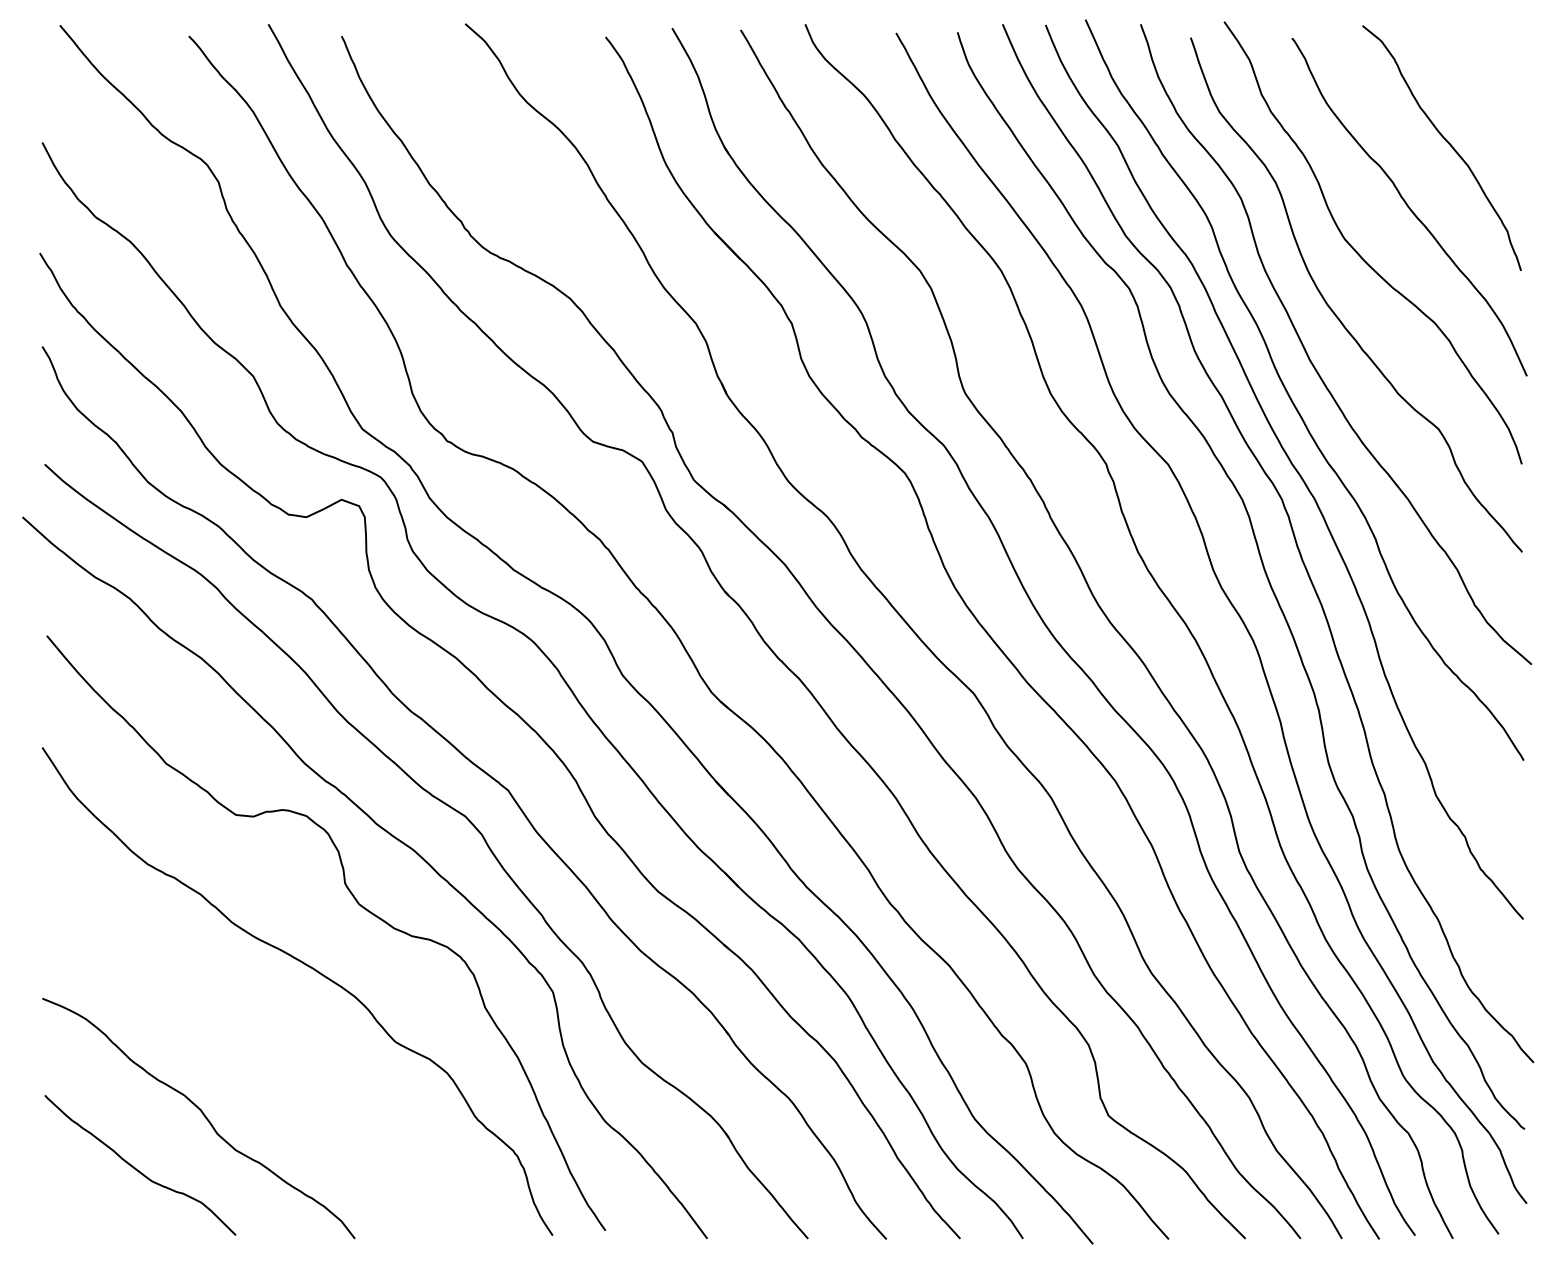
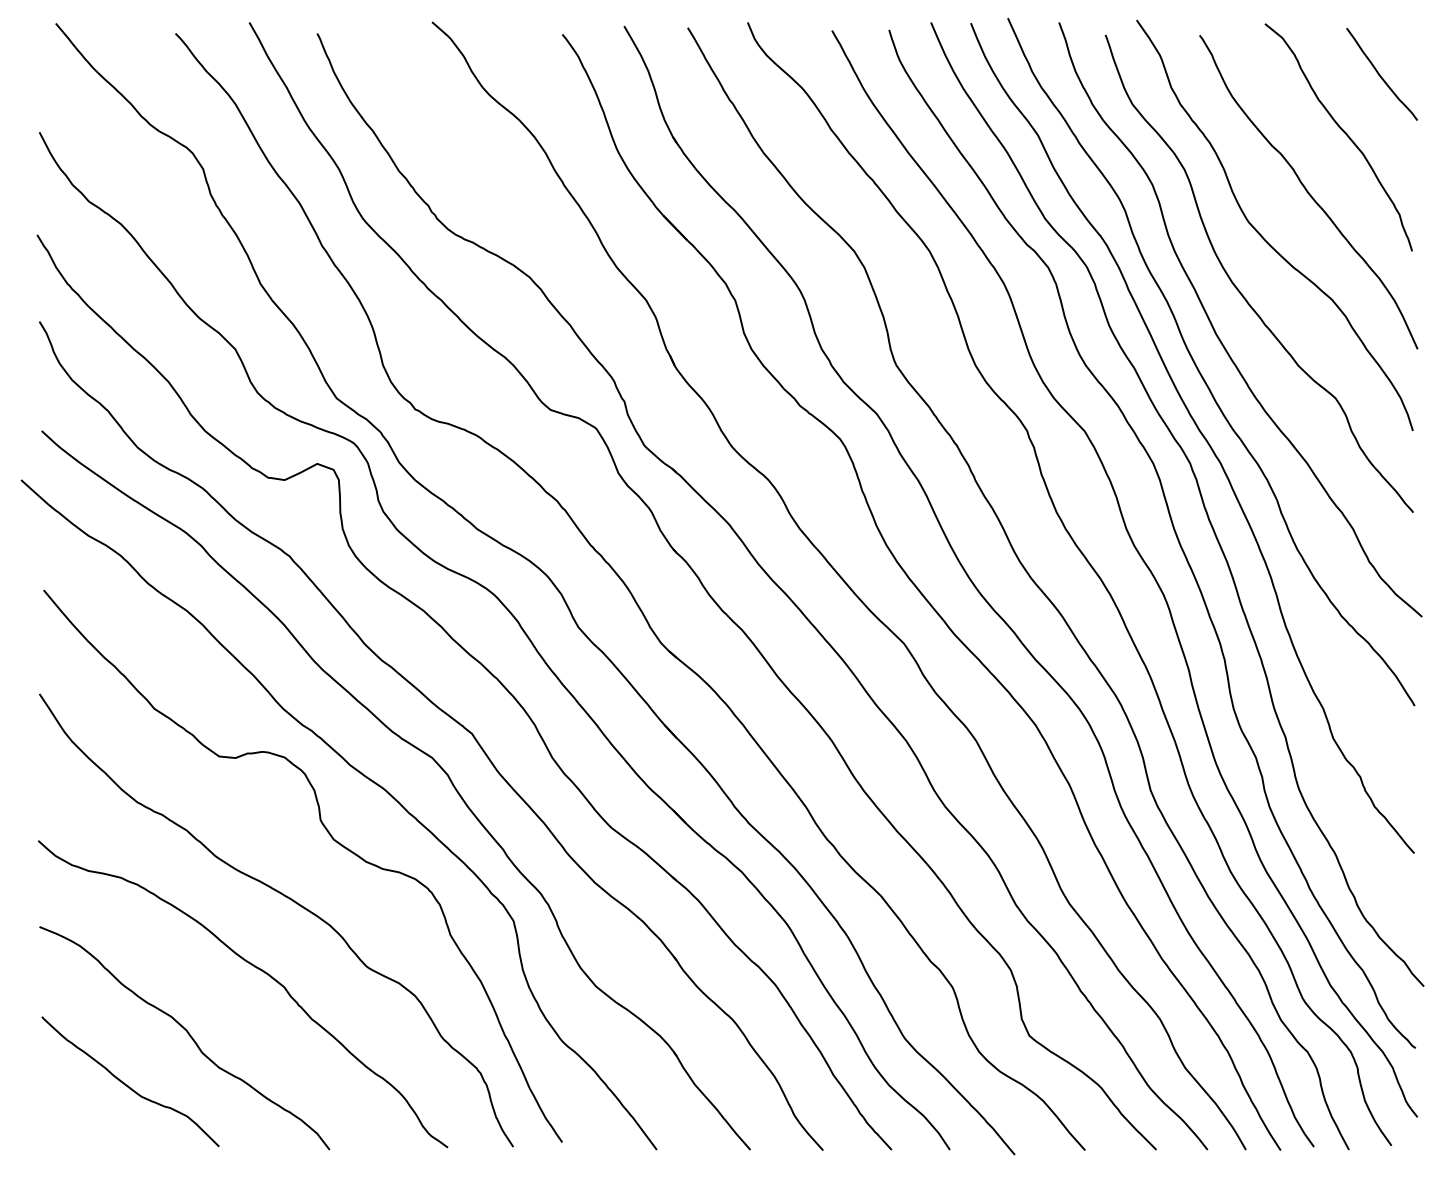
curve: (1487, 81) -> (1381, 75), added
curve: (274, 1042) -> (255, 967), added

